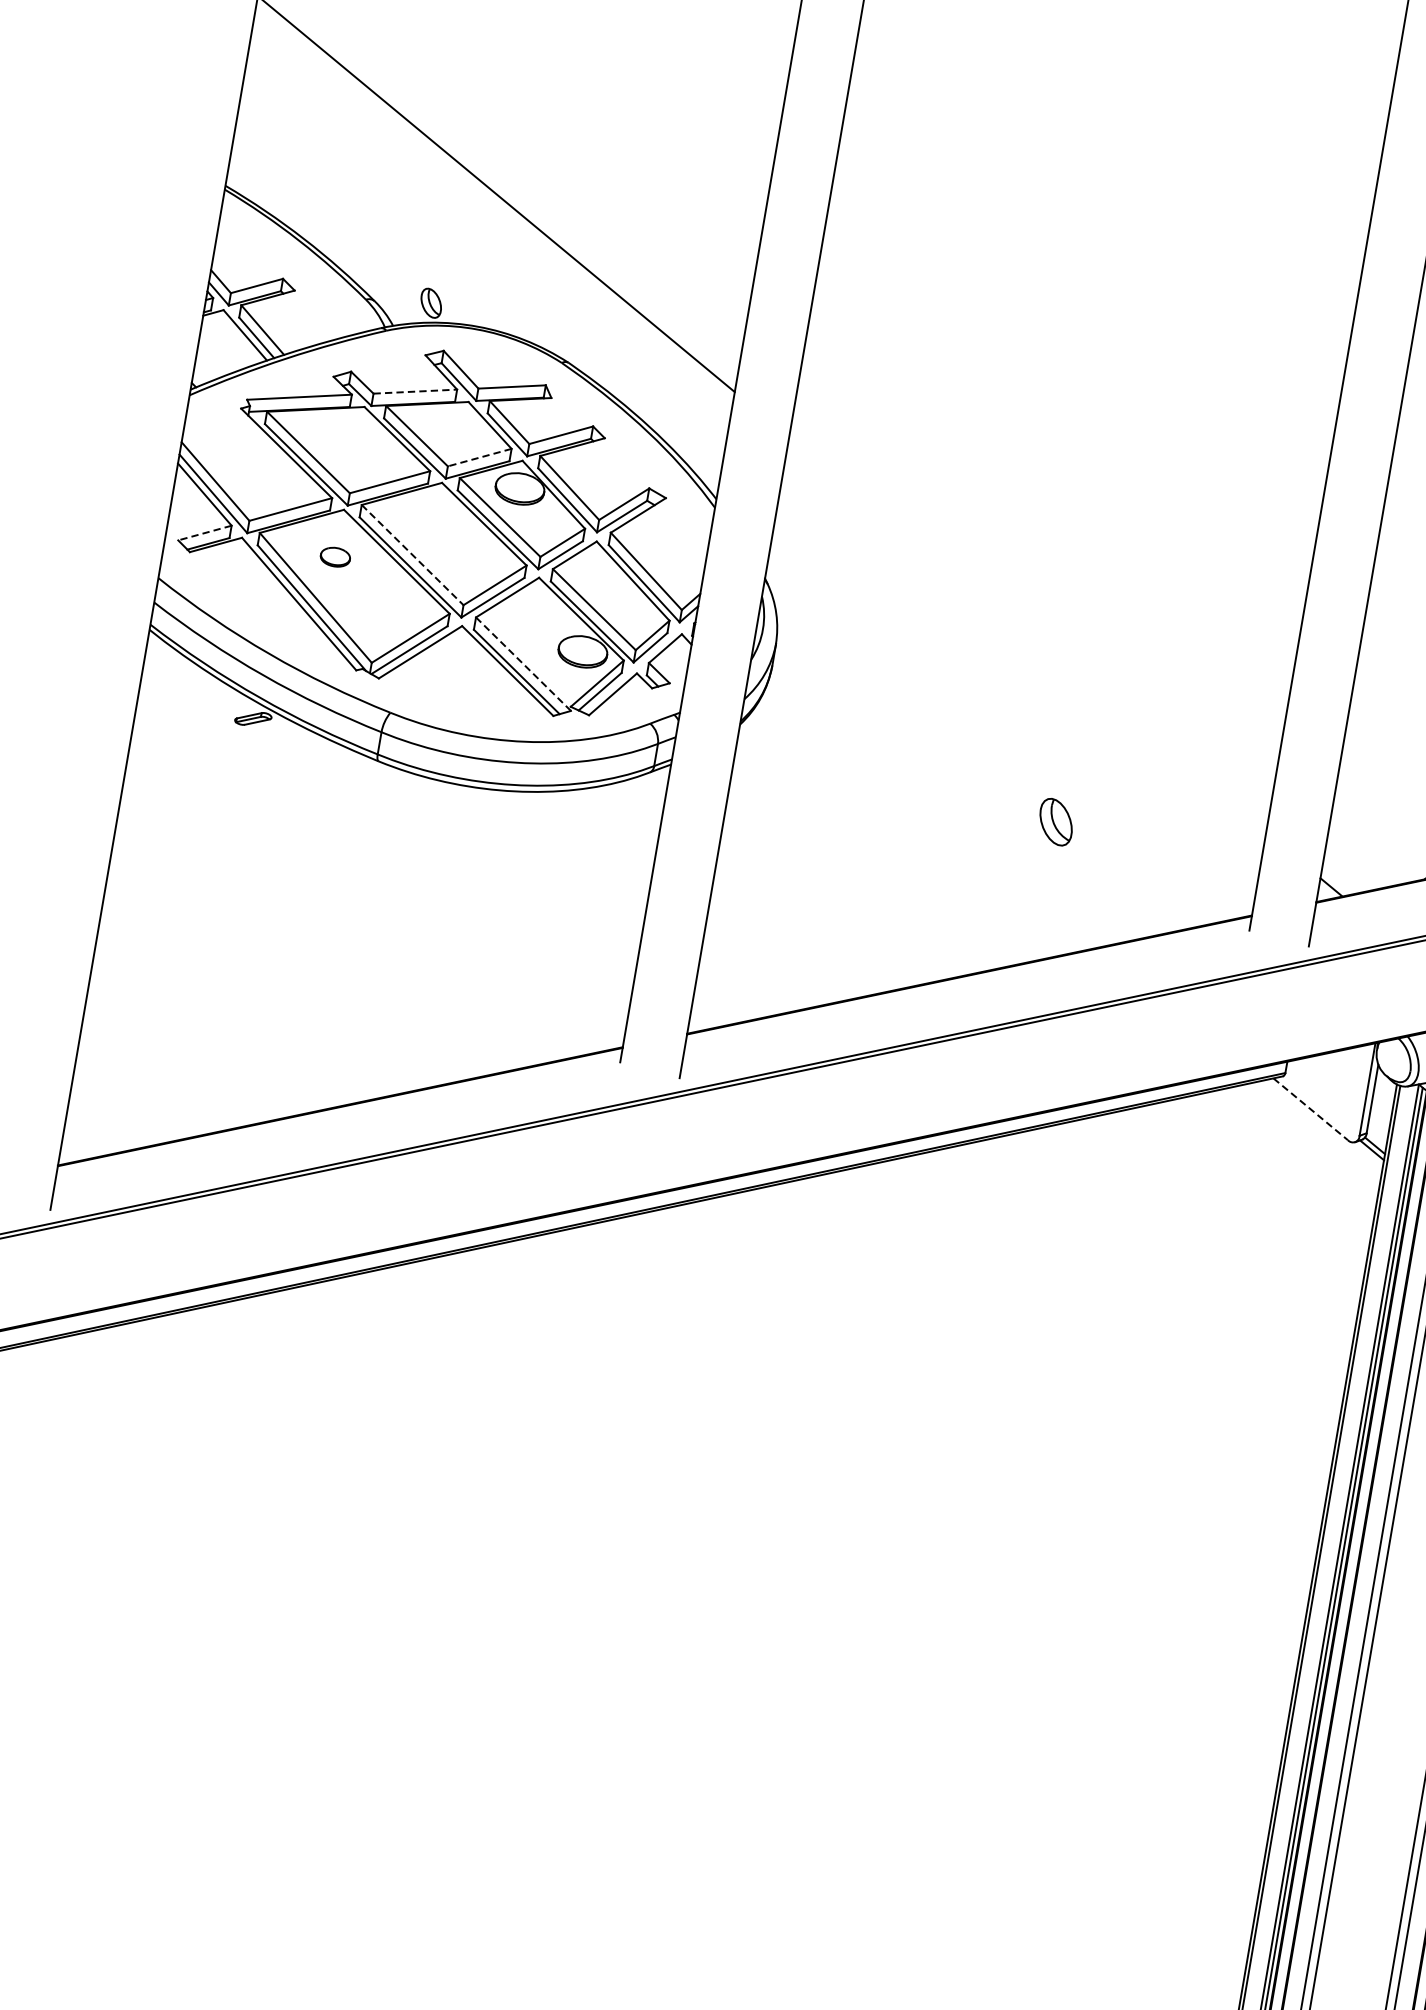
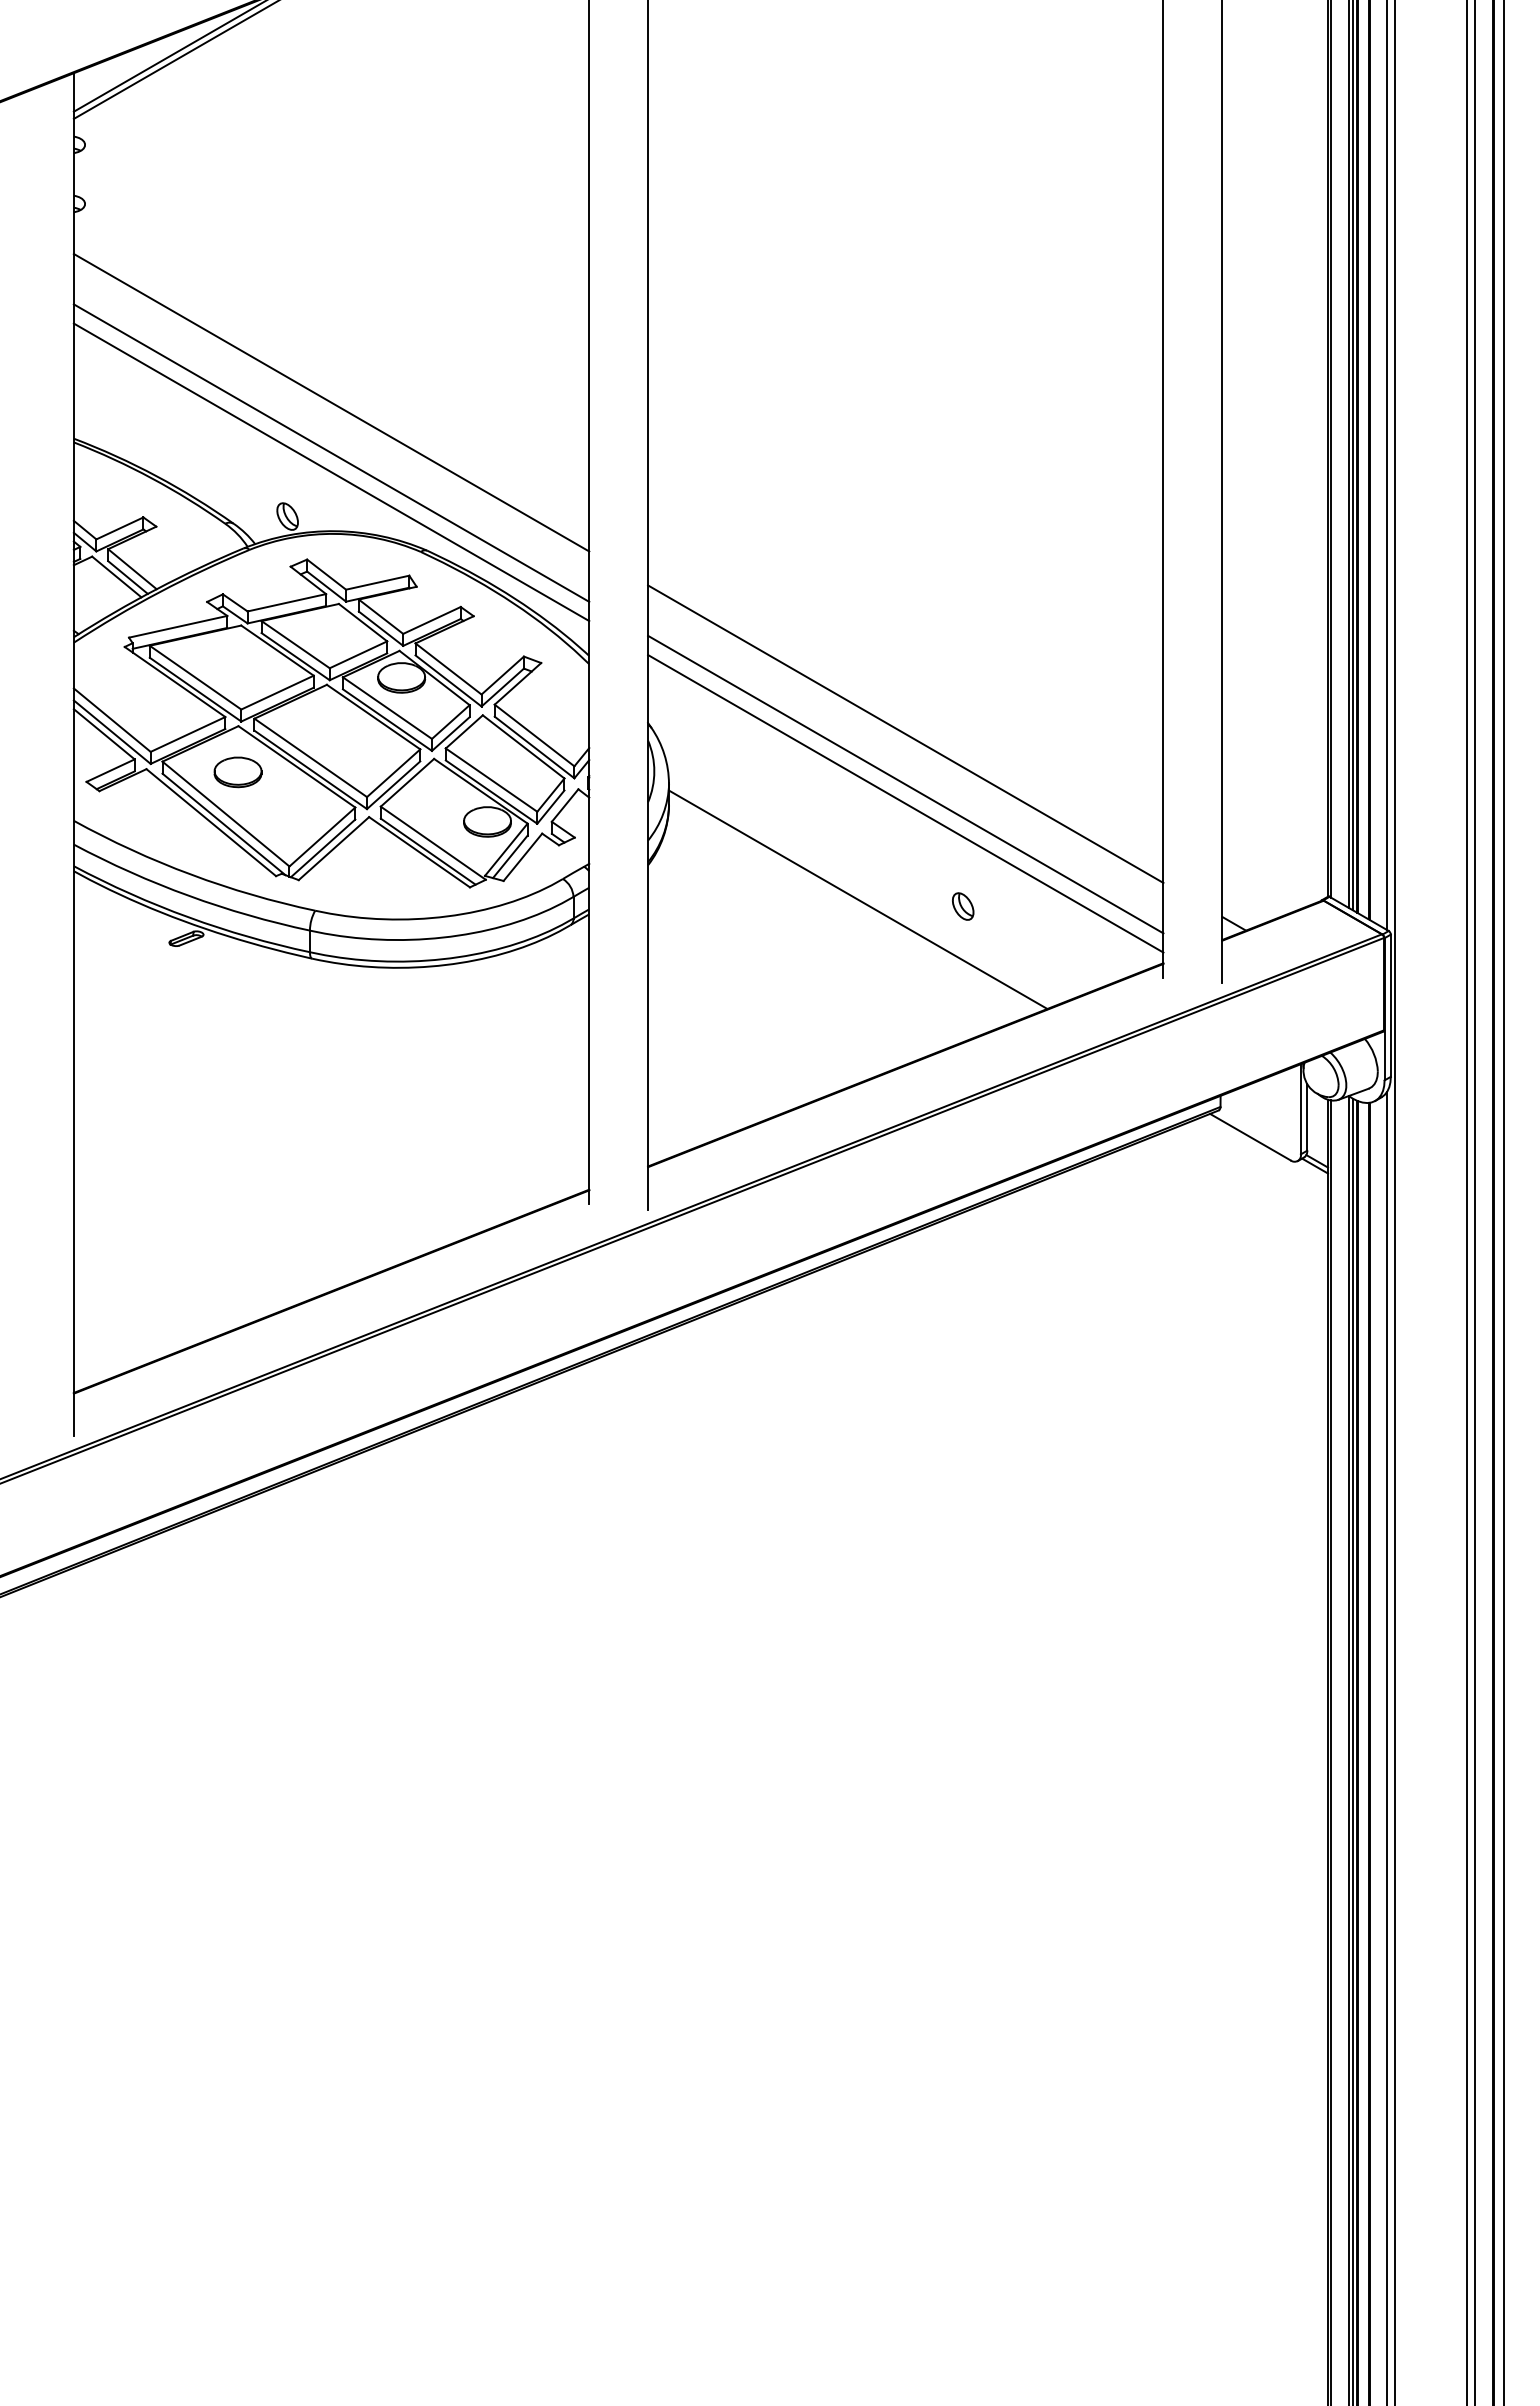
line: (487, 245) -> (331, 452), added
line: (484, 265) -> (331, 472), added
line: (416, 391) -> (287, 602), dashed -> solid
line: (479, 457) -> (358, 654), dashed -> solid
line: (204, 532) -> (110, 770), dashed -> solid
line: (412, 554) -> (310, 757), dashed -> solid
part: (334, 557) -> (237, 772), size x1.67
line: (1027, 634) -> (905, 733), added
line: (523, 664) -> (433, 843), dashed -> solid
line: (1018, 686) -> (905, 784), added
line: (1015, 706) -> (905, 803), added
line: (950, 796) -> (858, 899), added
part: (1056, 822) -> (963, 906), size x0.62
line: (1310, 1109) -> (1250, 1137), dashed -> solid

